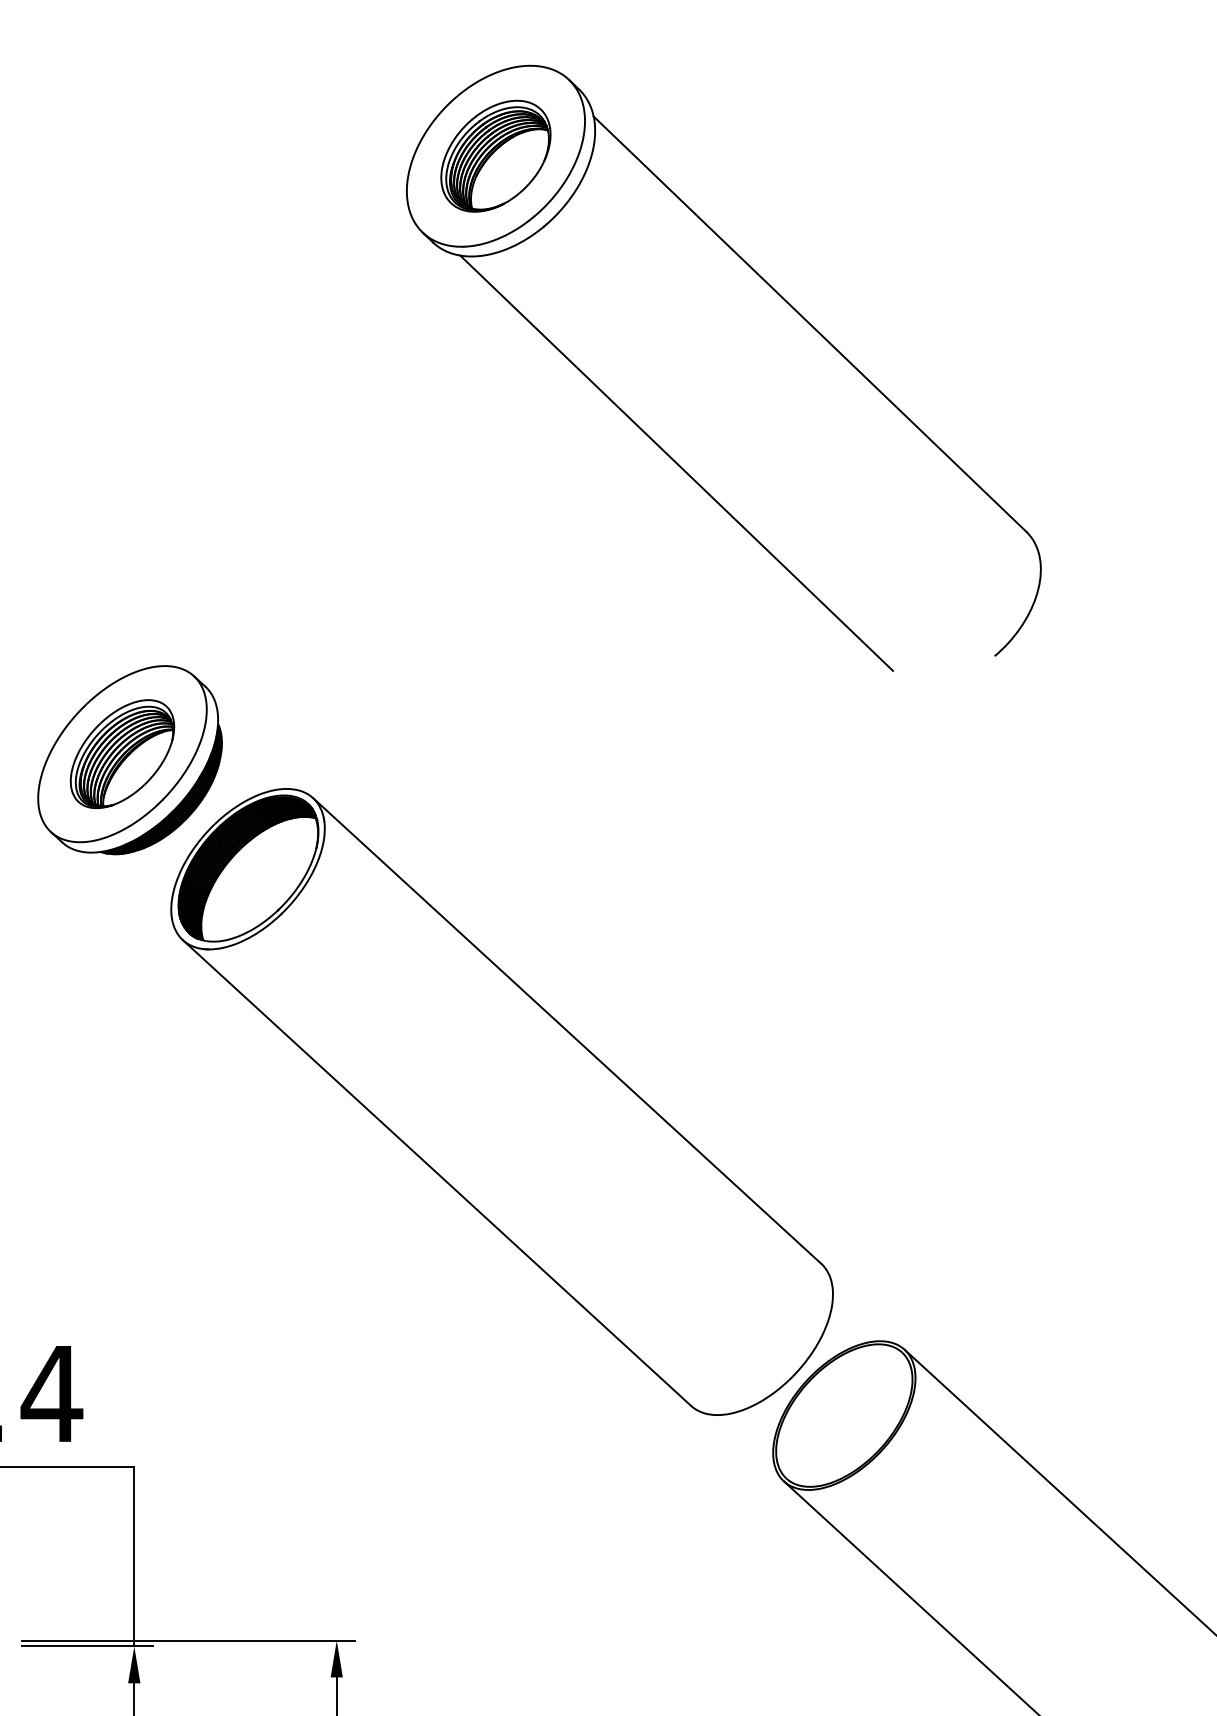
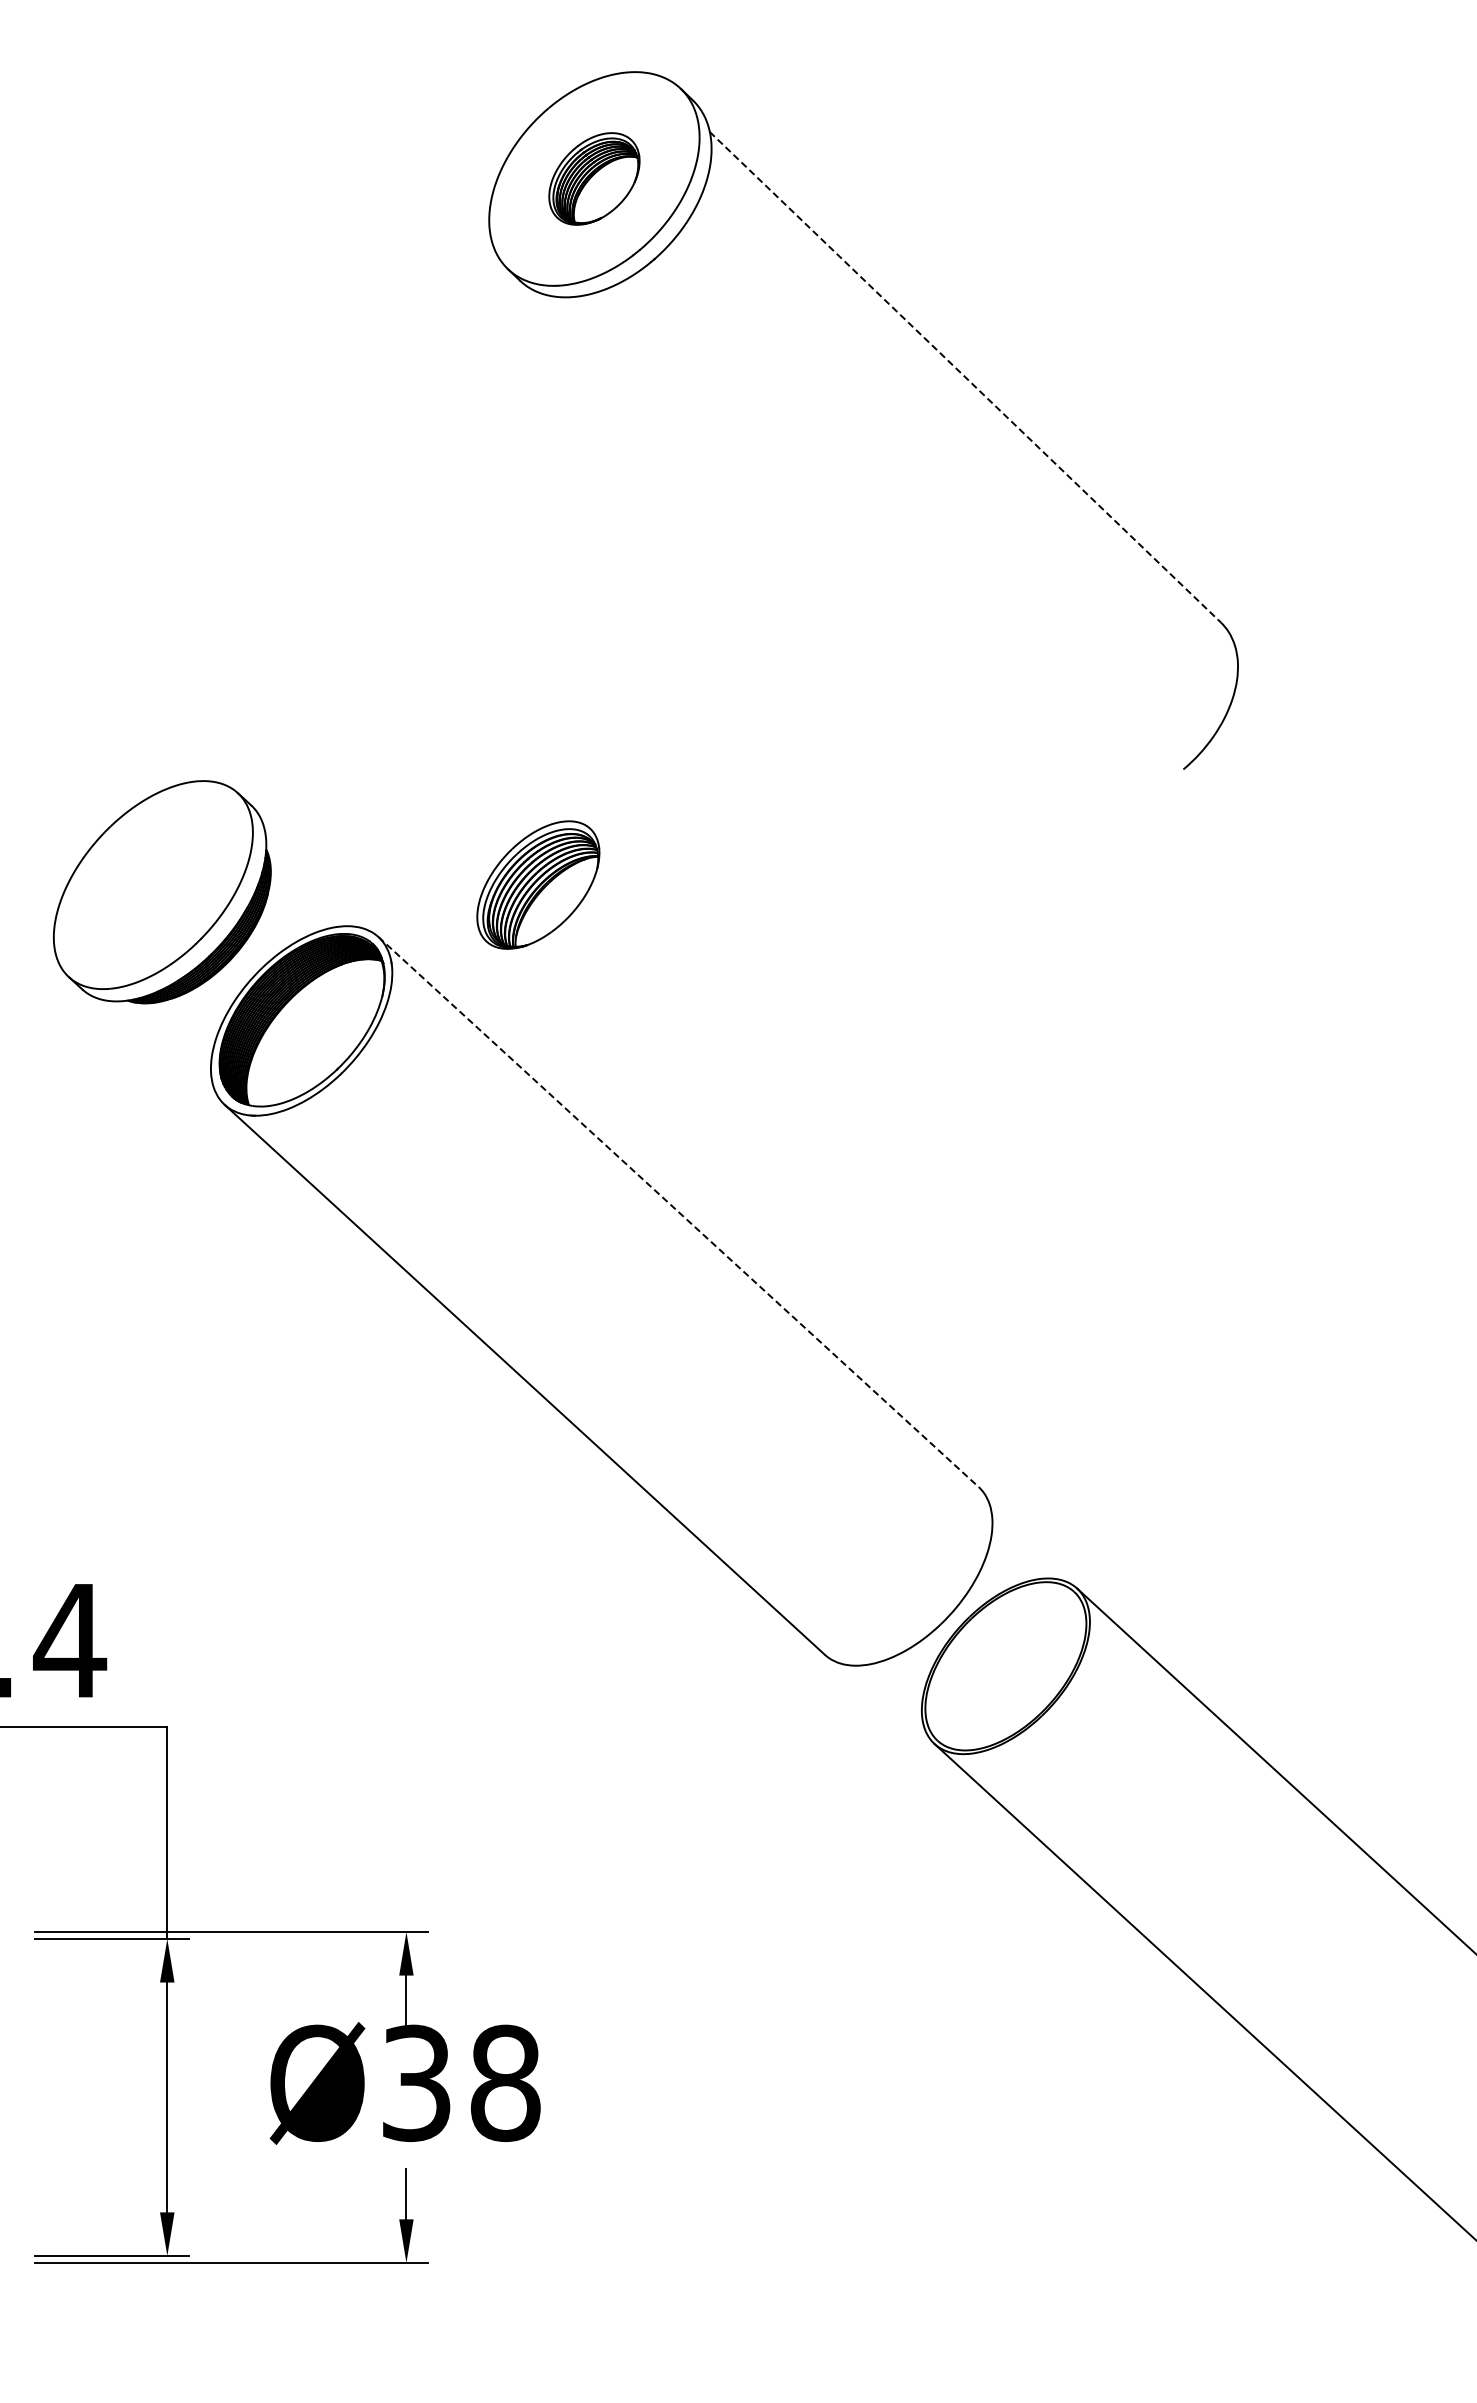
part: (496, 155) -> (594, 178), size x0.7
line: (810, 324) -> (965, 377), solid -> dashed
line: (676, 463) -> (807, 541), removed
part: (122, 753) -> (538, 884), moved
line: (567, 1031) -> (678, 1212), solid -> dashed

